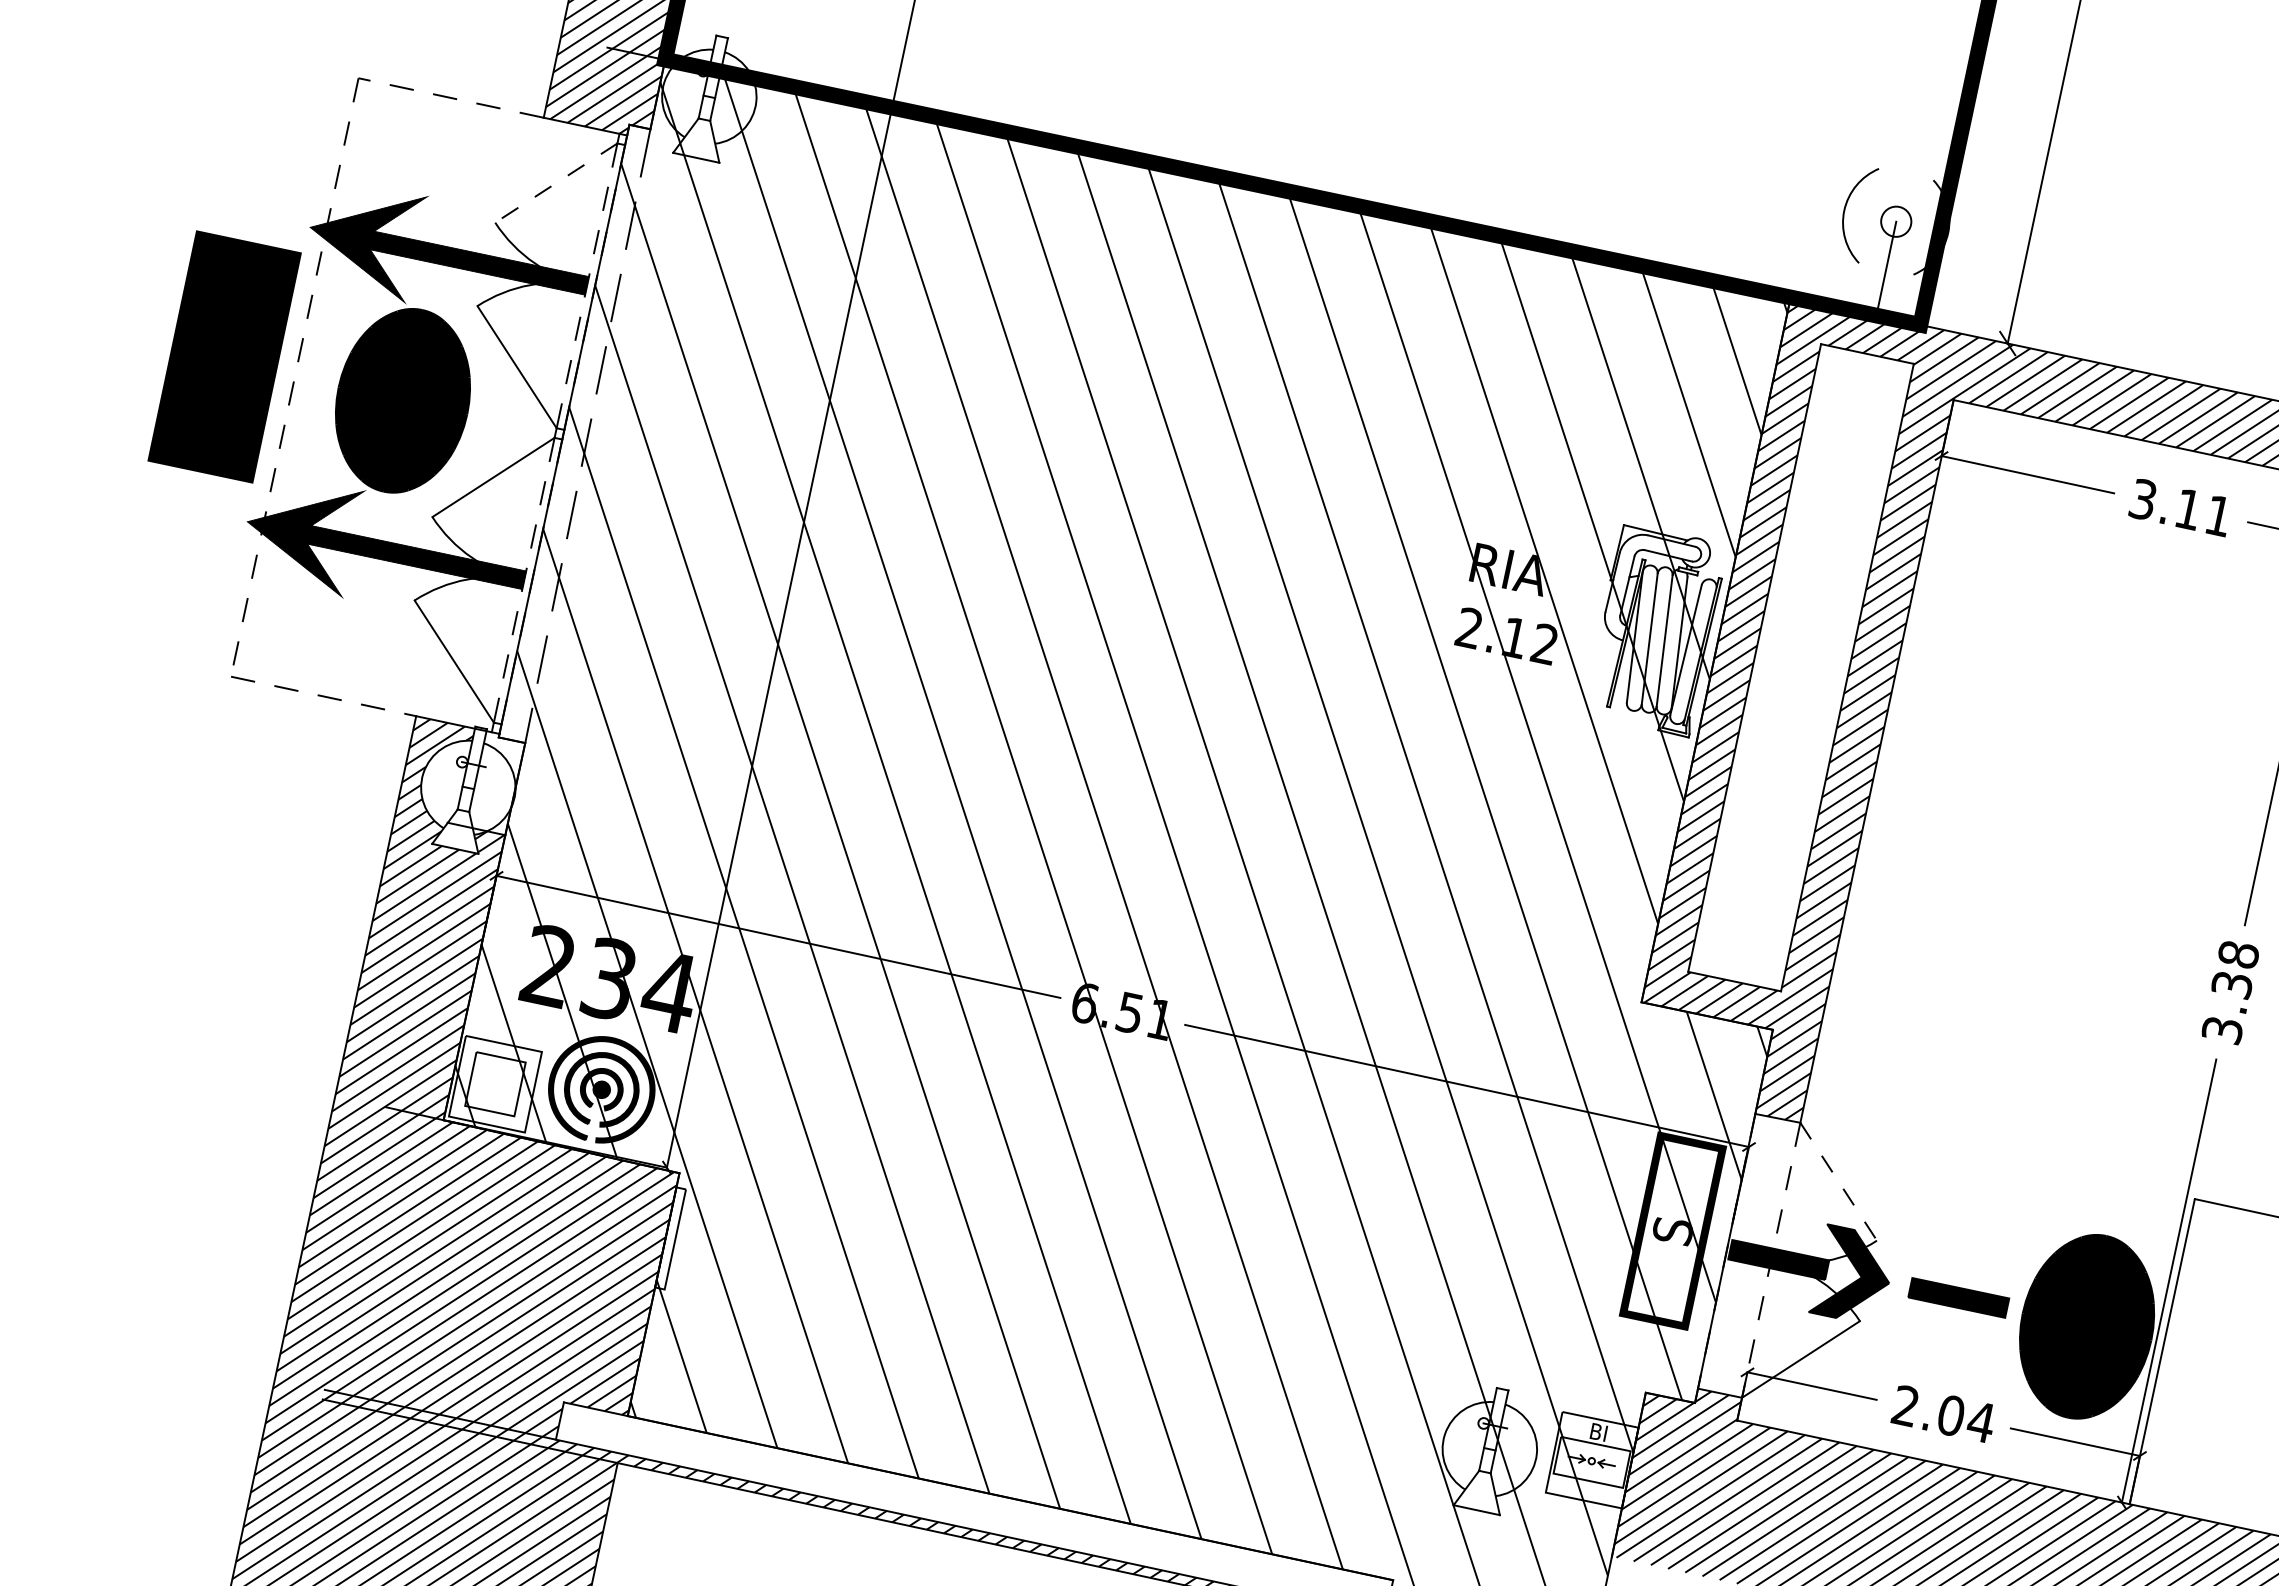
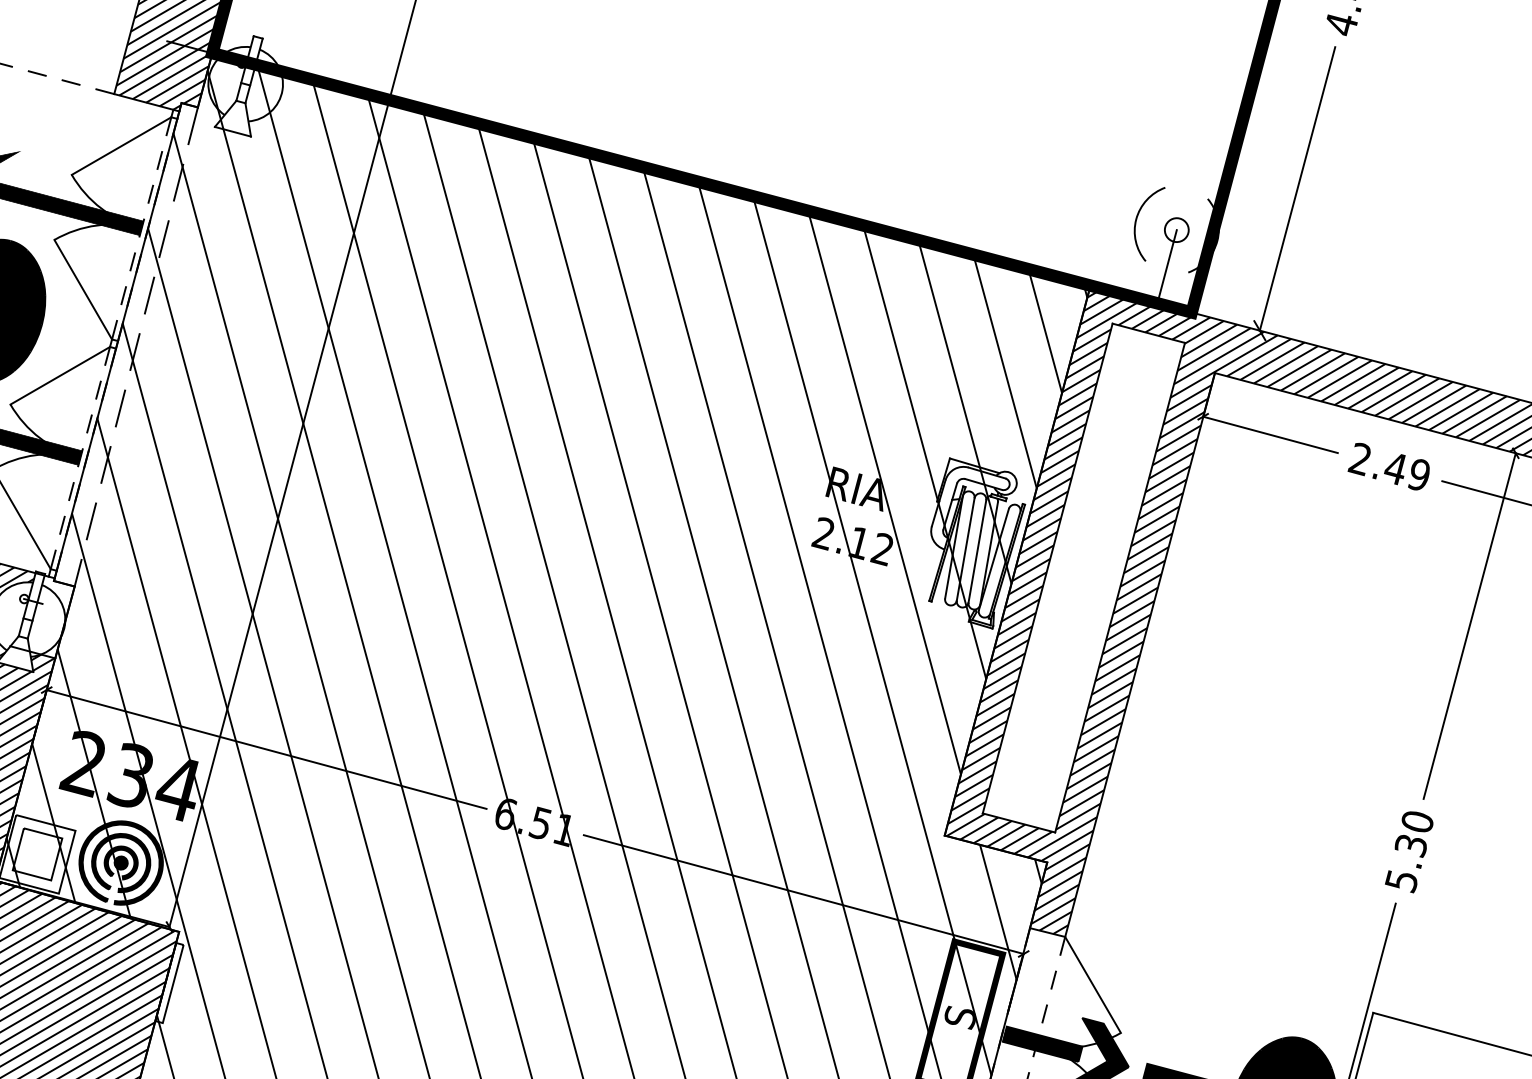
line: (556, 183) -> (121, 146), dashed -> solid
text: (2179, 508) -> (1388, 467), 3.11 -> 2.49
text: (2229, 993) -> (1408, 852), 3.38 -> 5.30
line: (1838, 1182) -> (1092, 985), dashed -> solid

